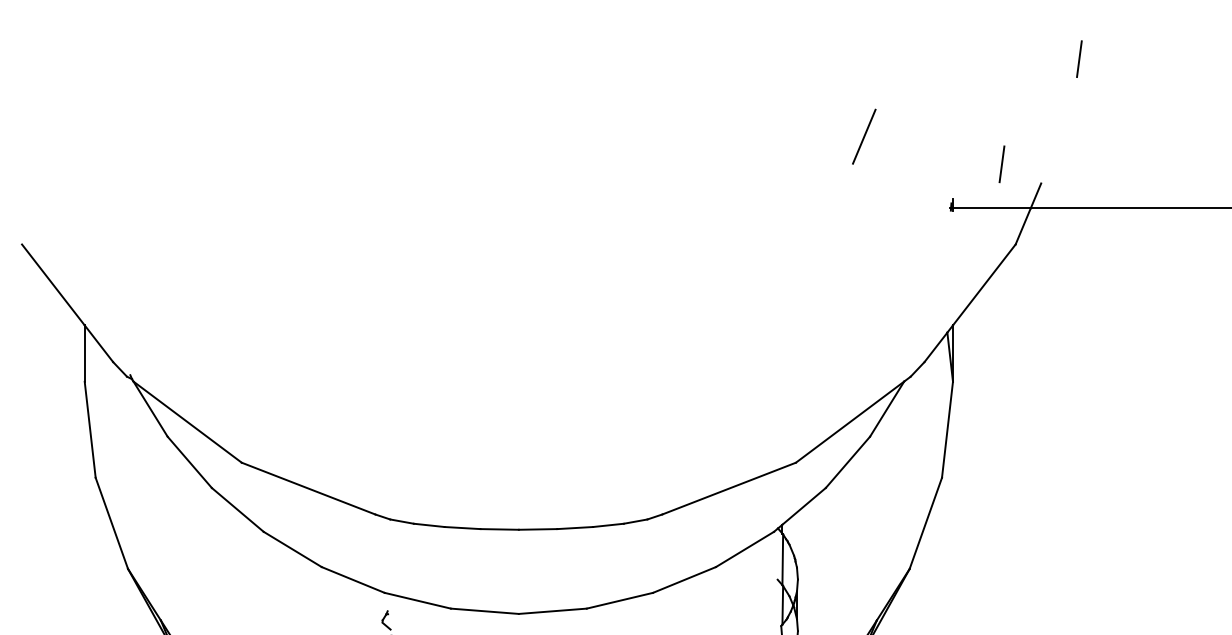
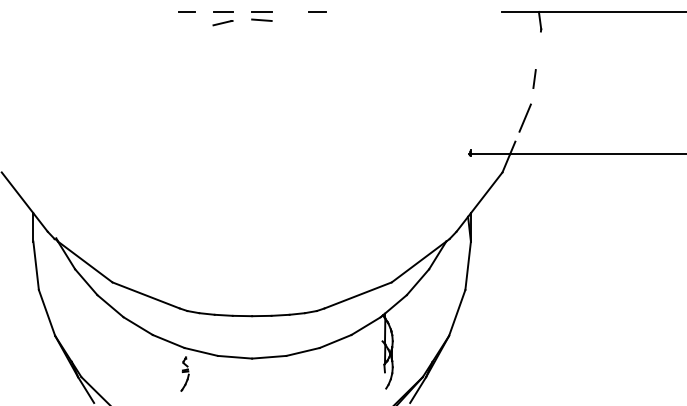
line: (862, 135) -> (524, 117), moved
line: (1001, 163) -> (495, 131), removed

